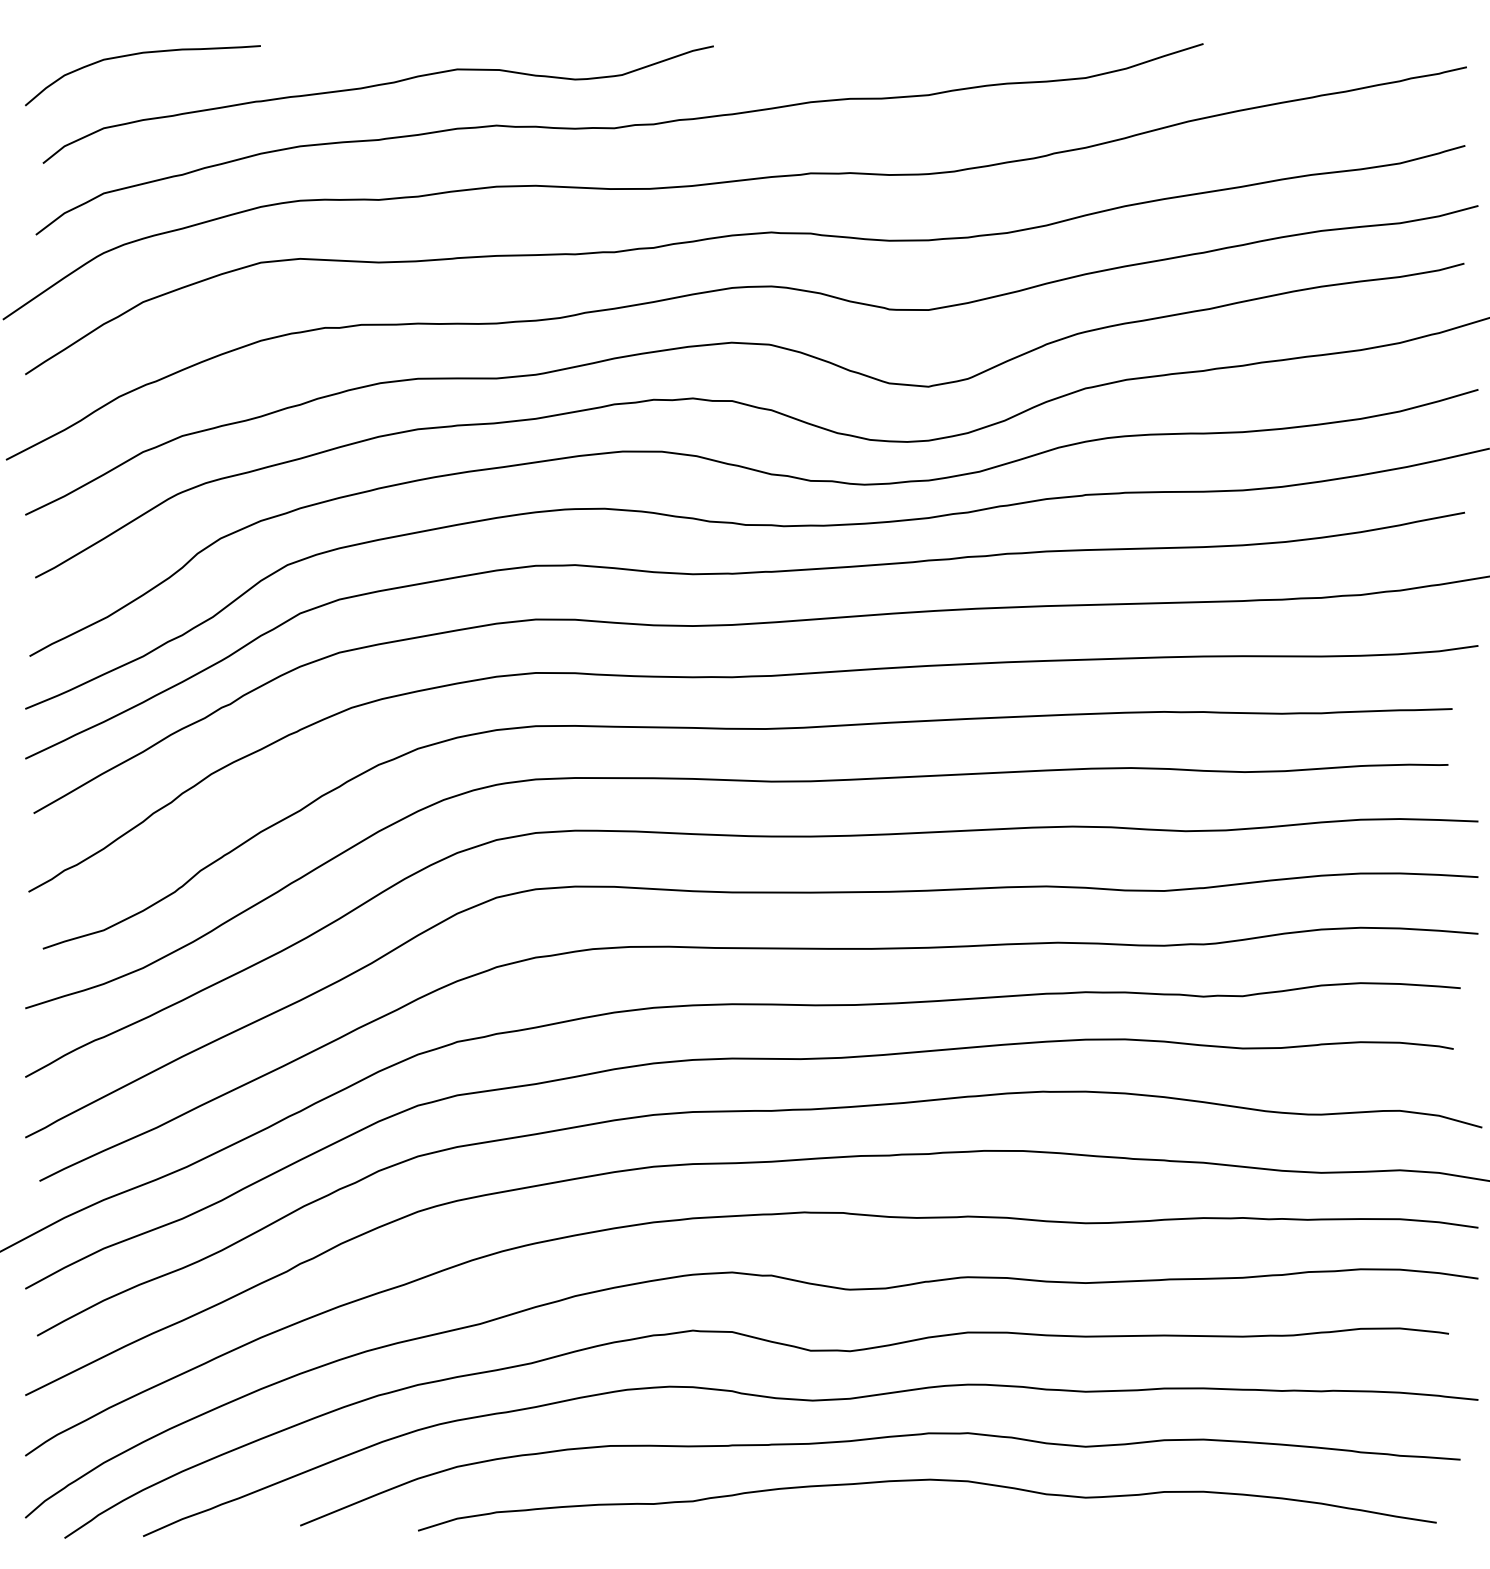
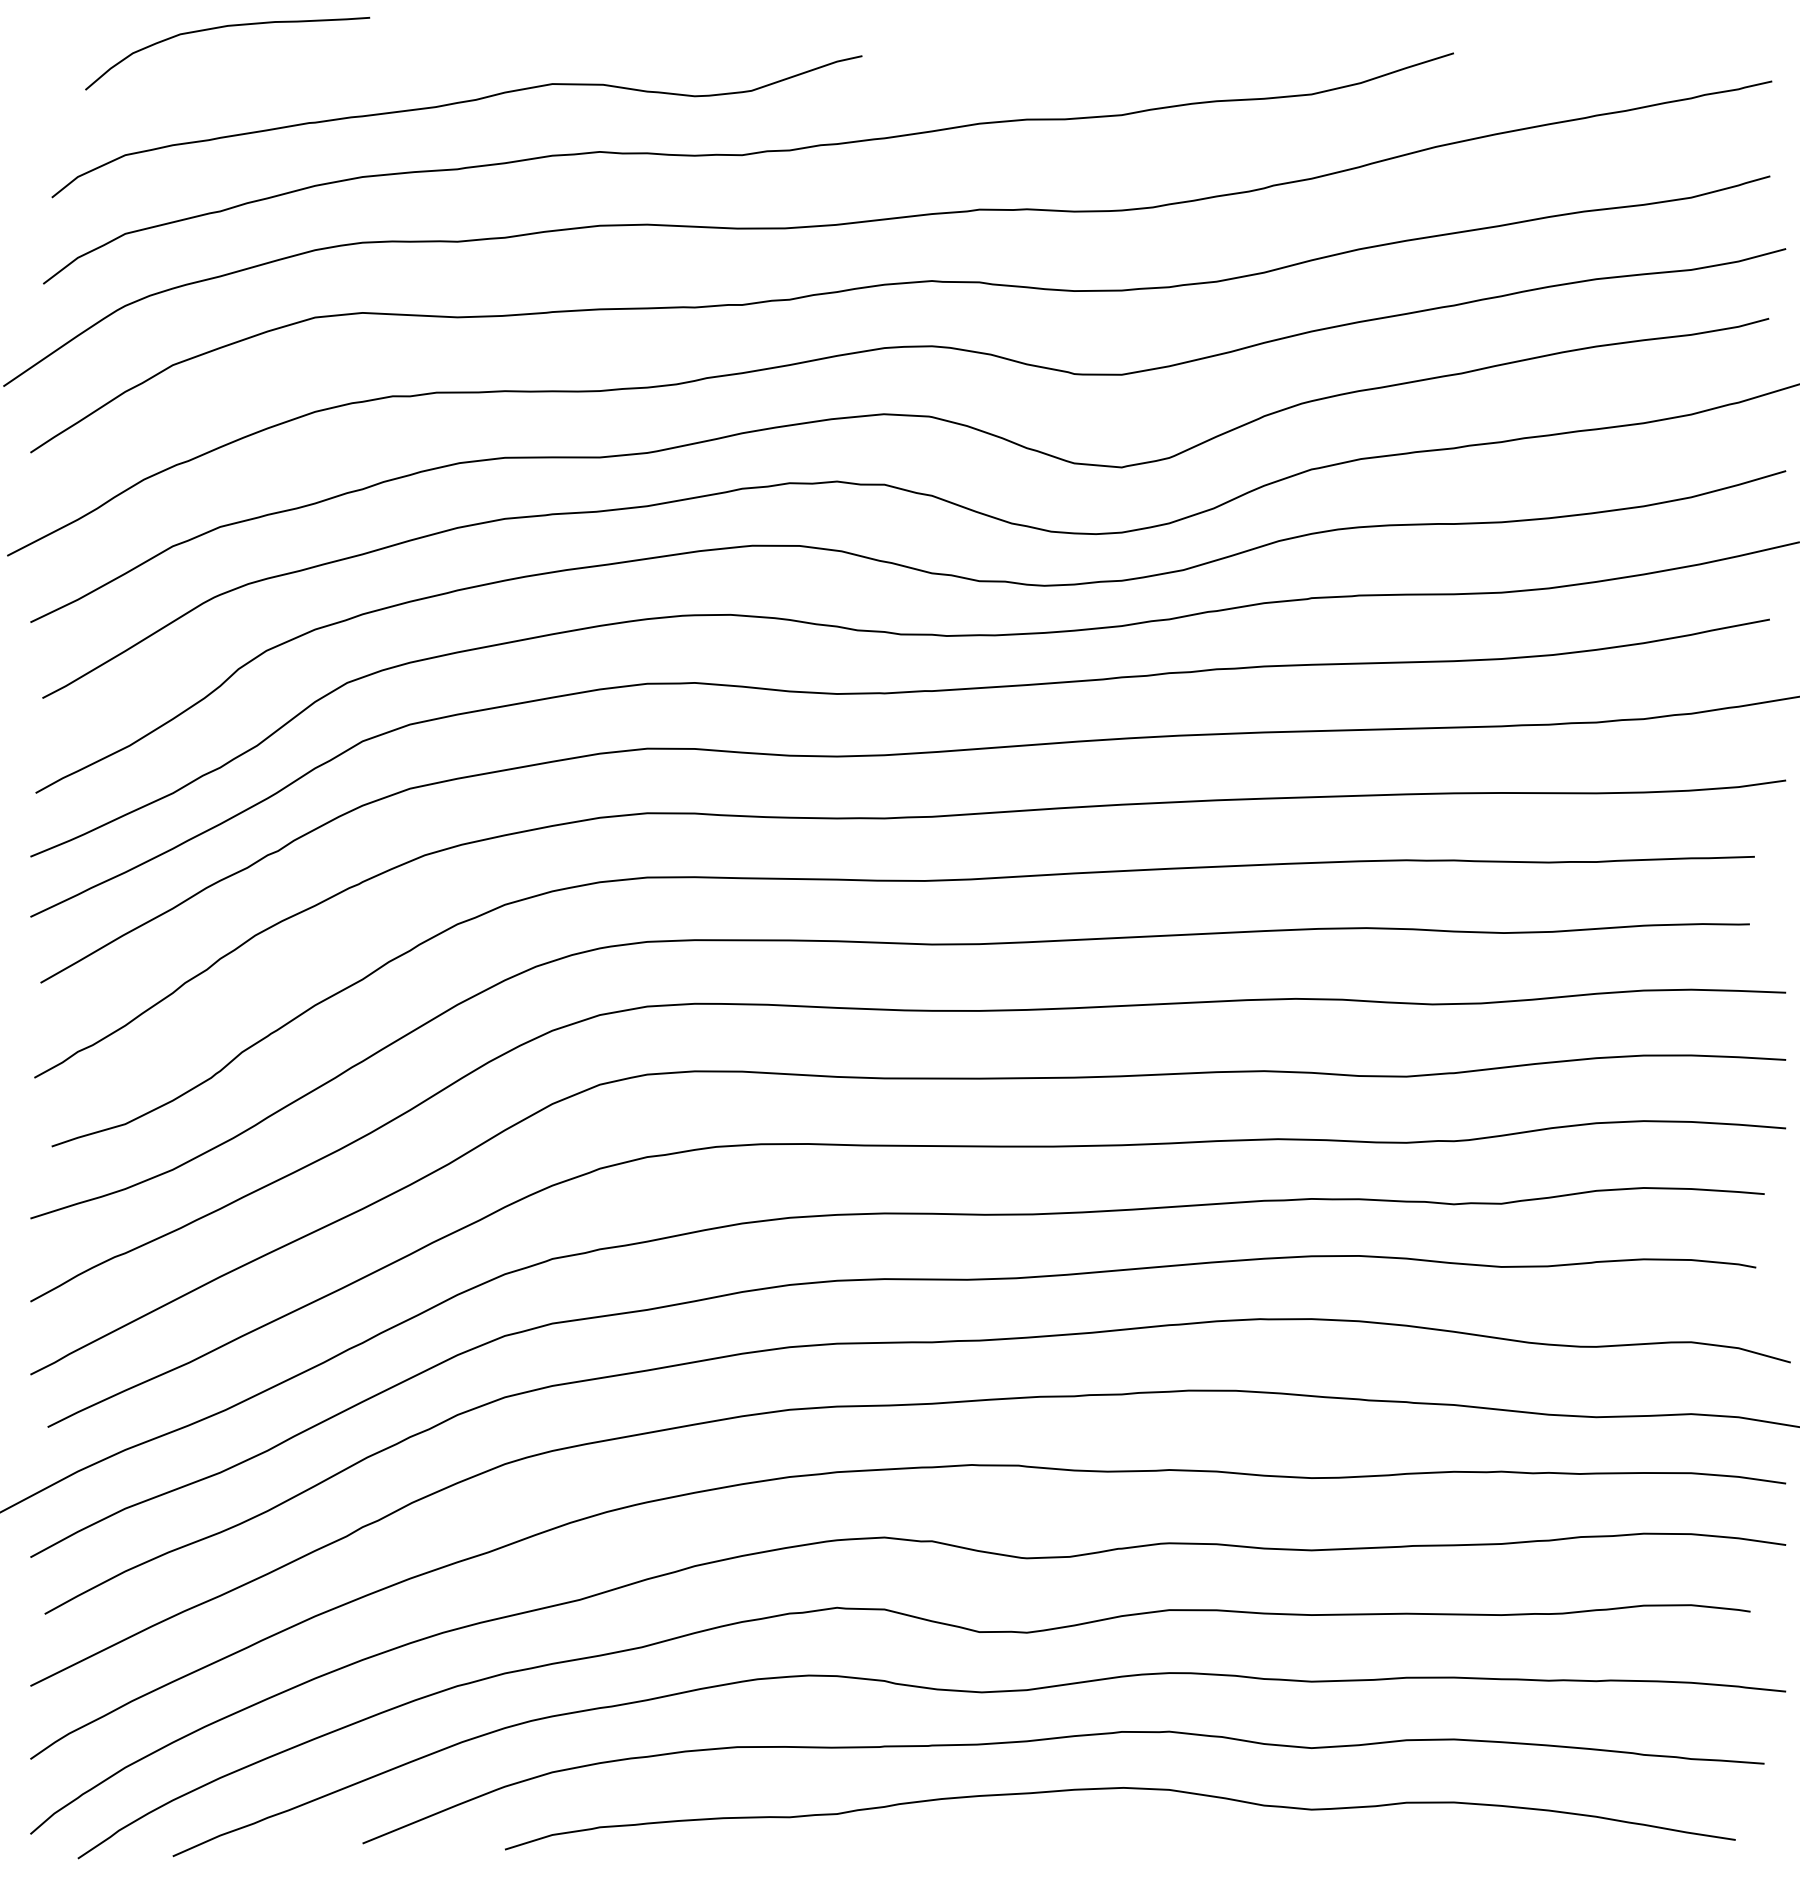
curve: (137, 54) -> (220, 28), moved

